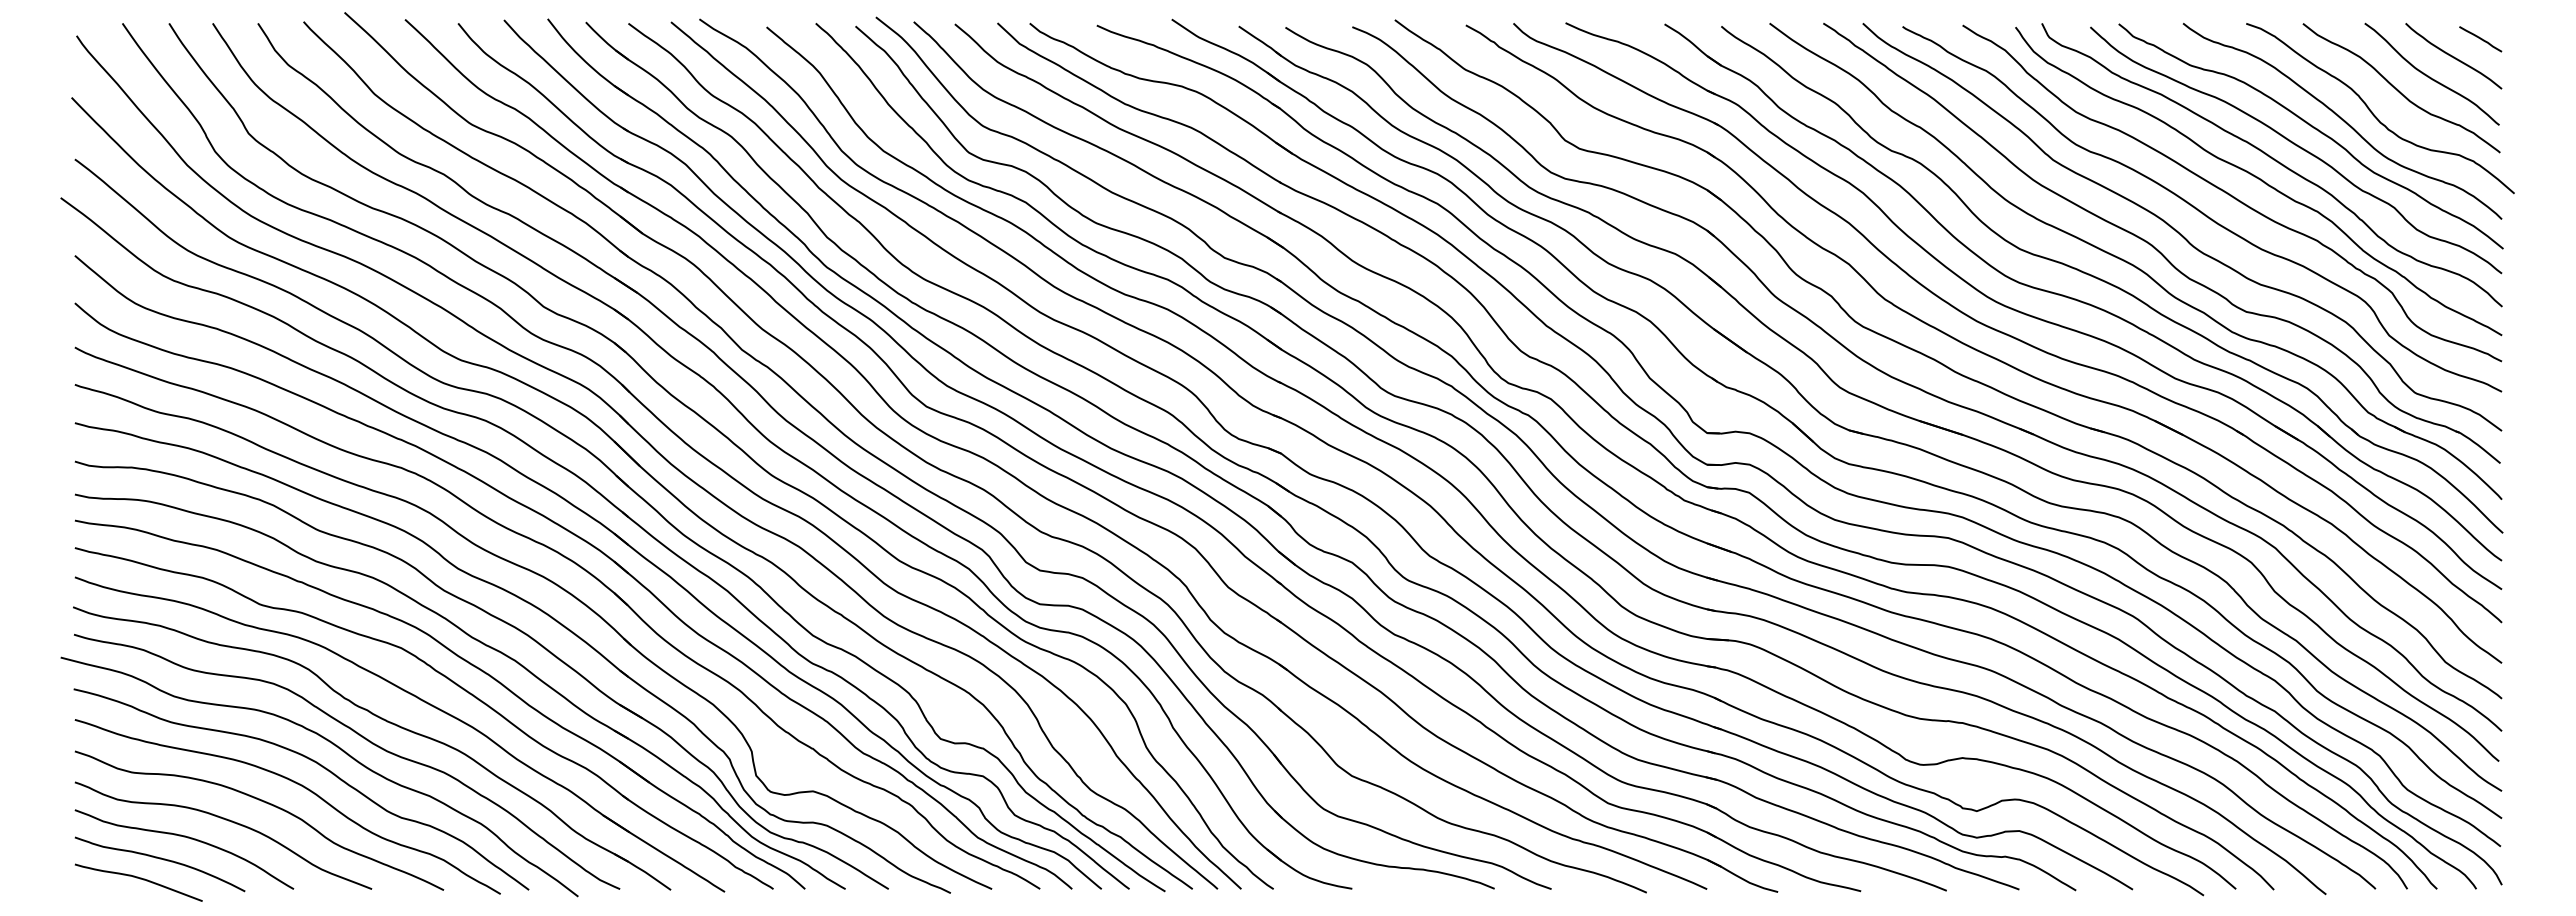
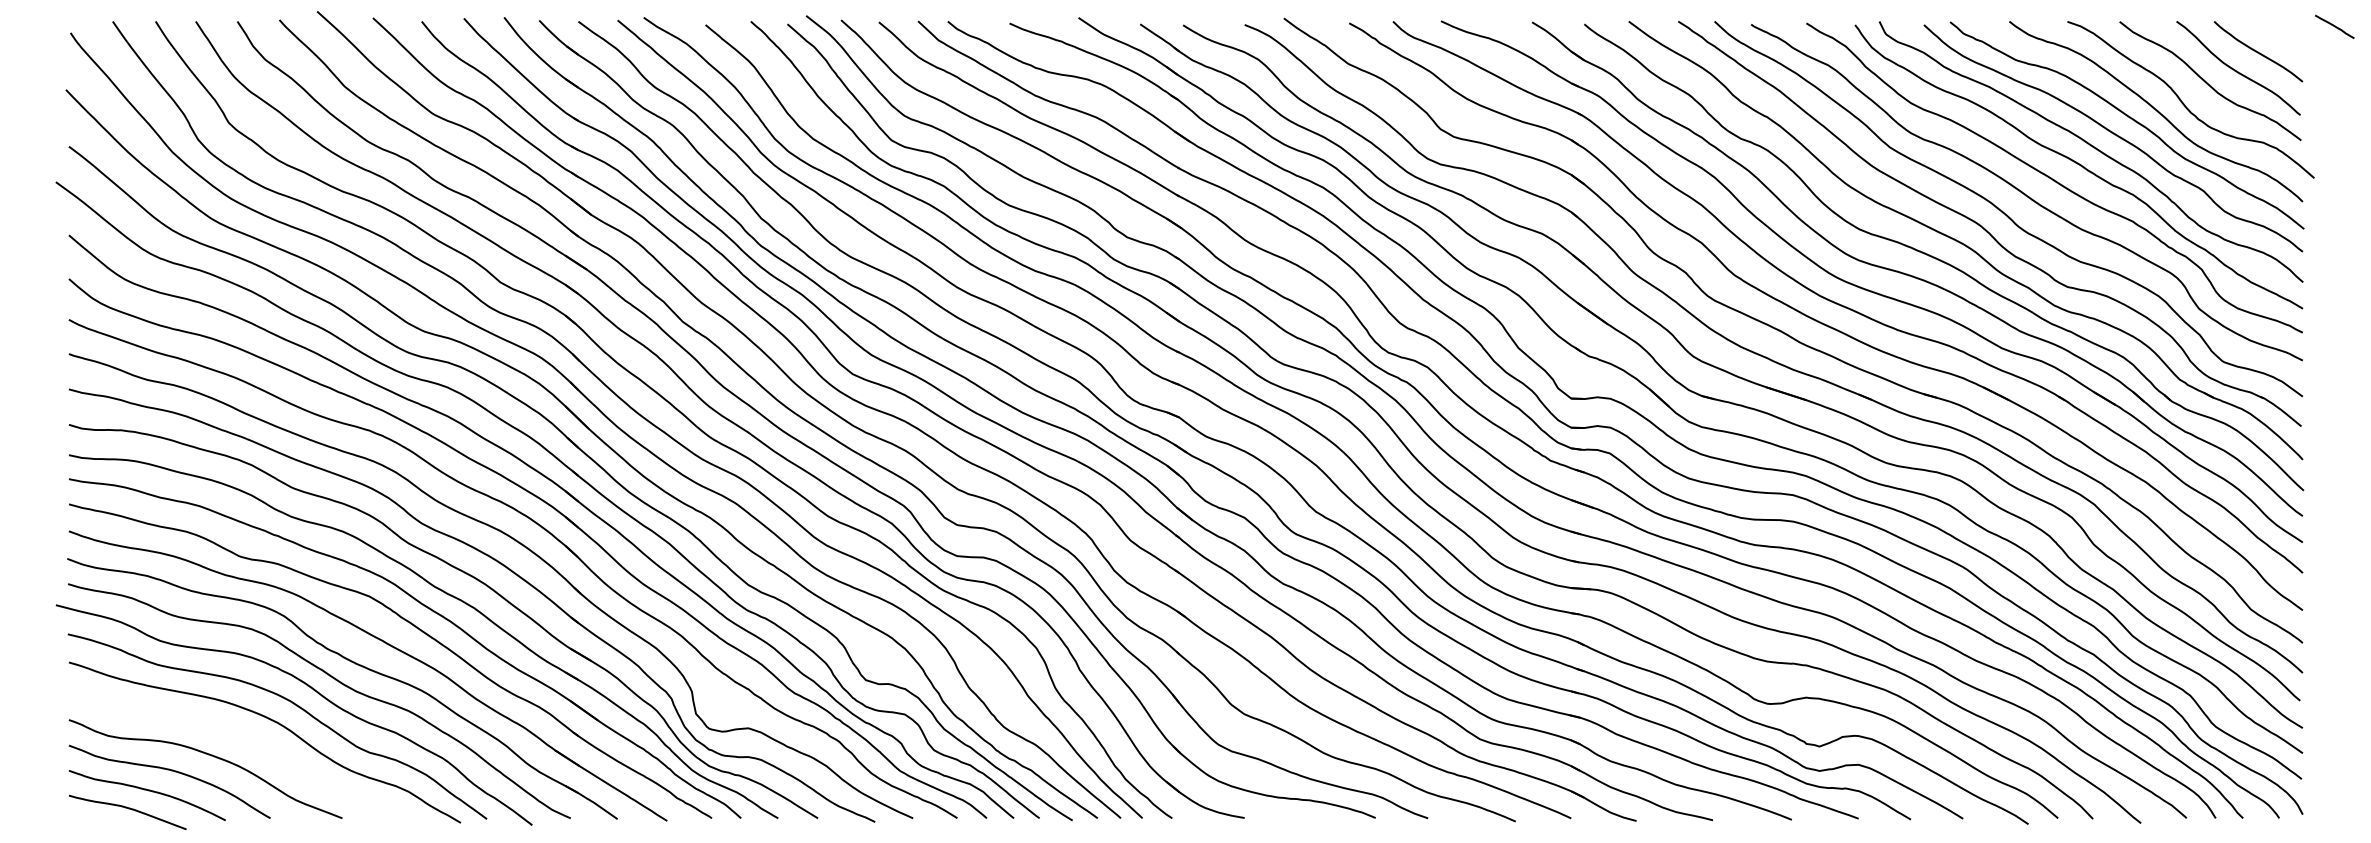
line: (2480, 39) -> (2334, 27), moved
curve: (265, 803) -> (244, 739), removed

